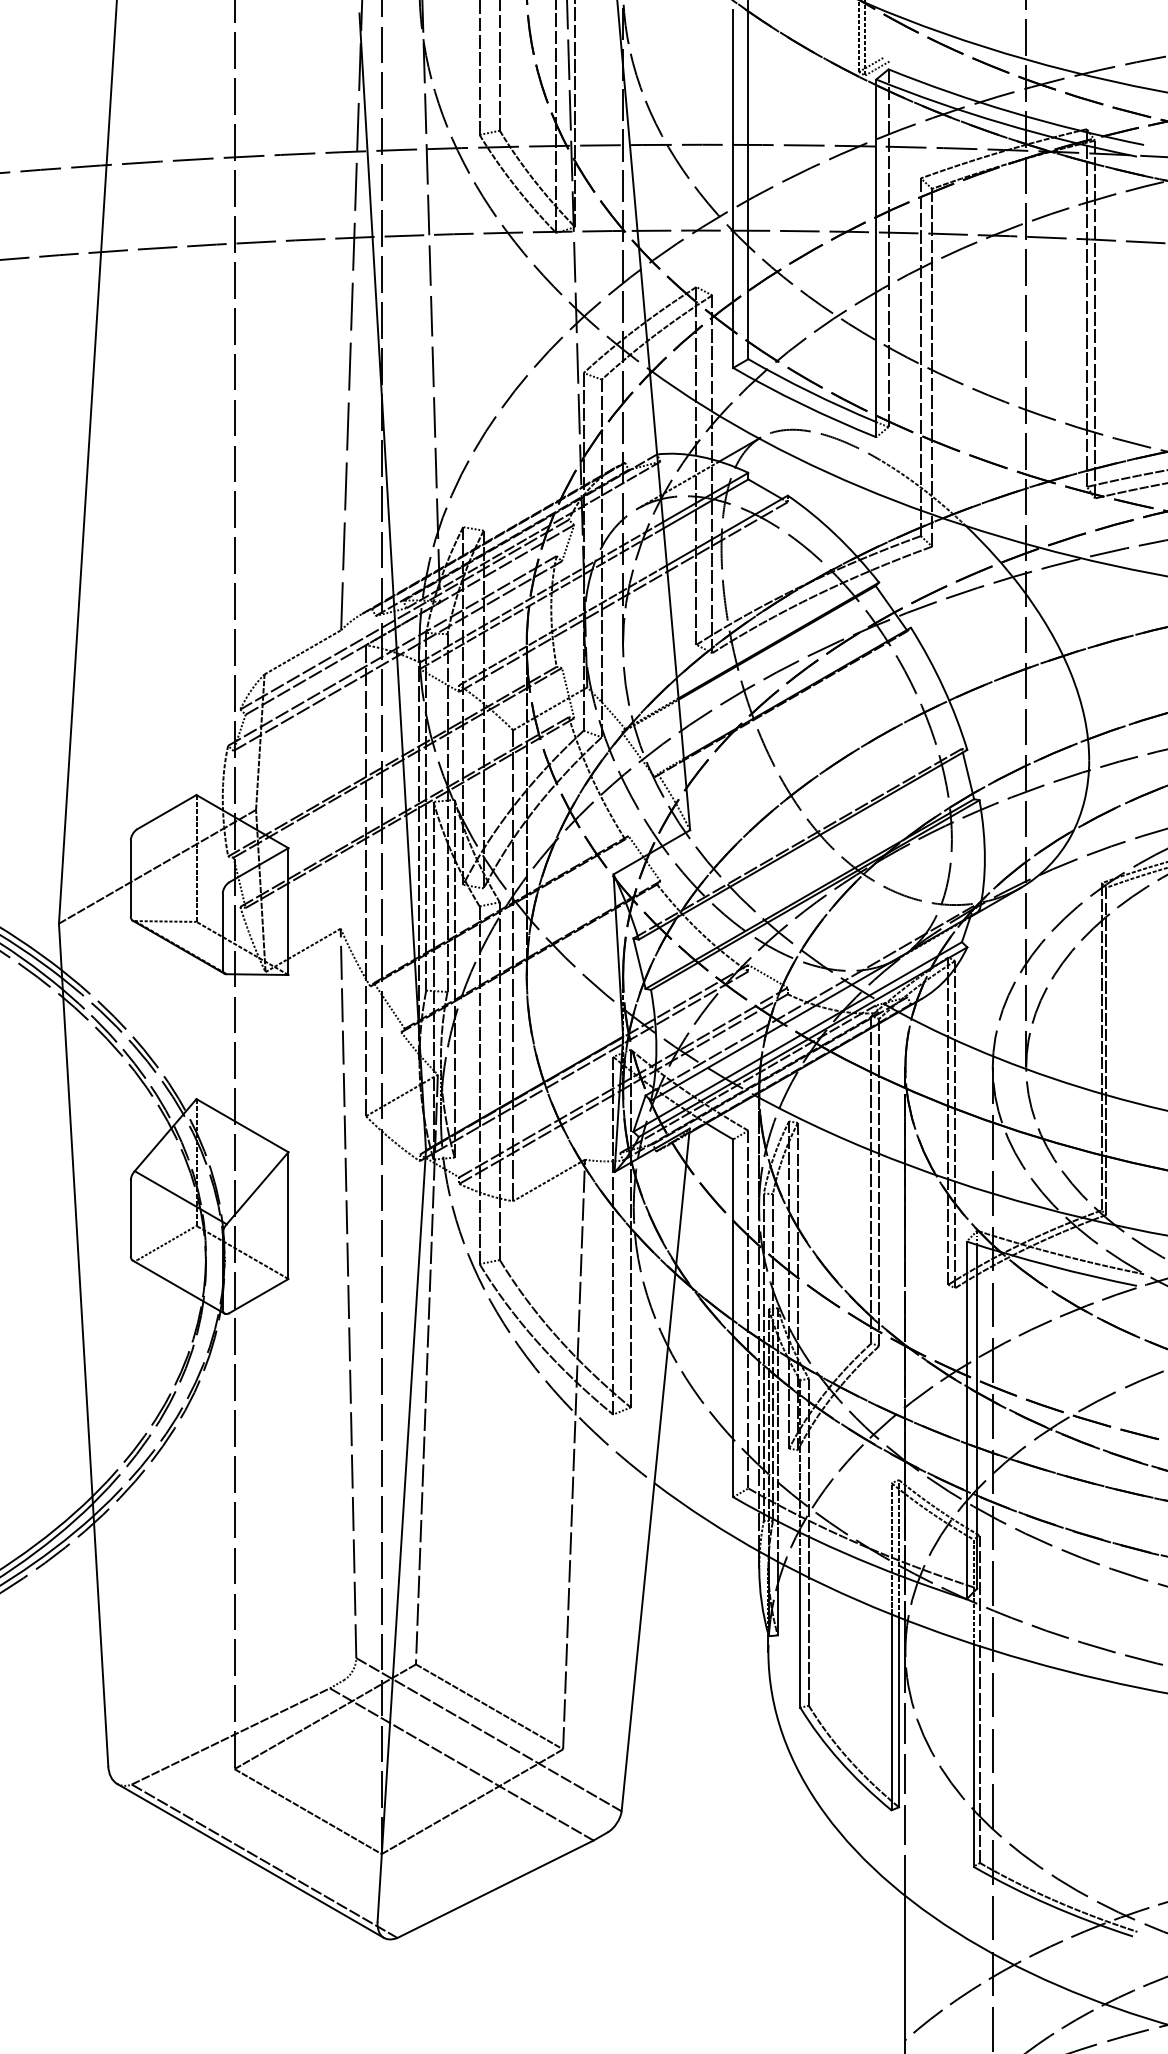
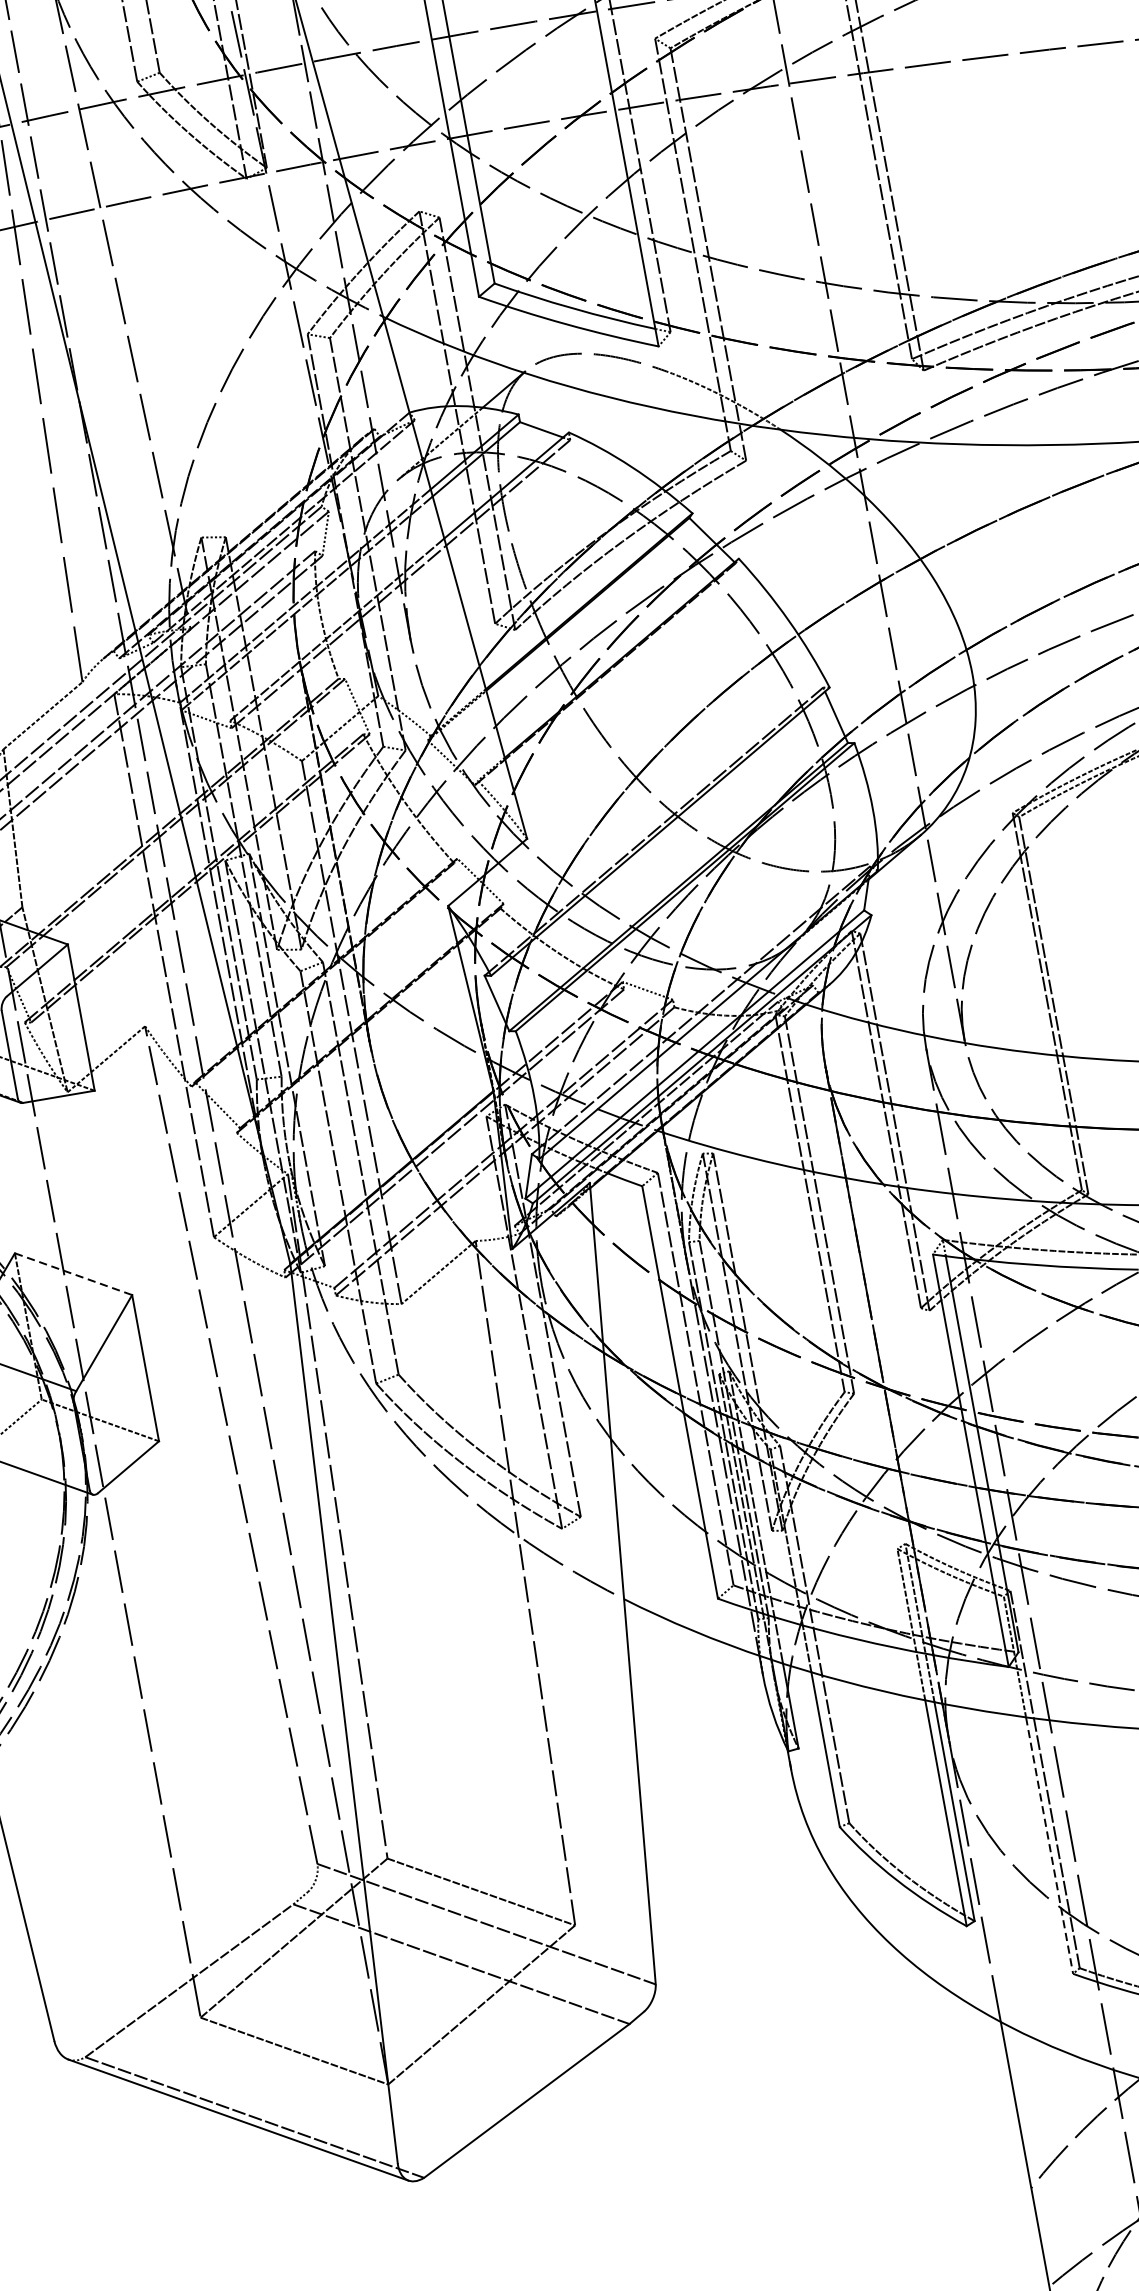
line: (242, 1125) -> (73, 1273), solid -> dashed
line: (973, 1755) -> (1049, 1845), solid -> dashed

